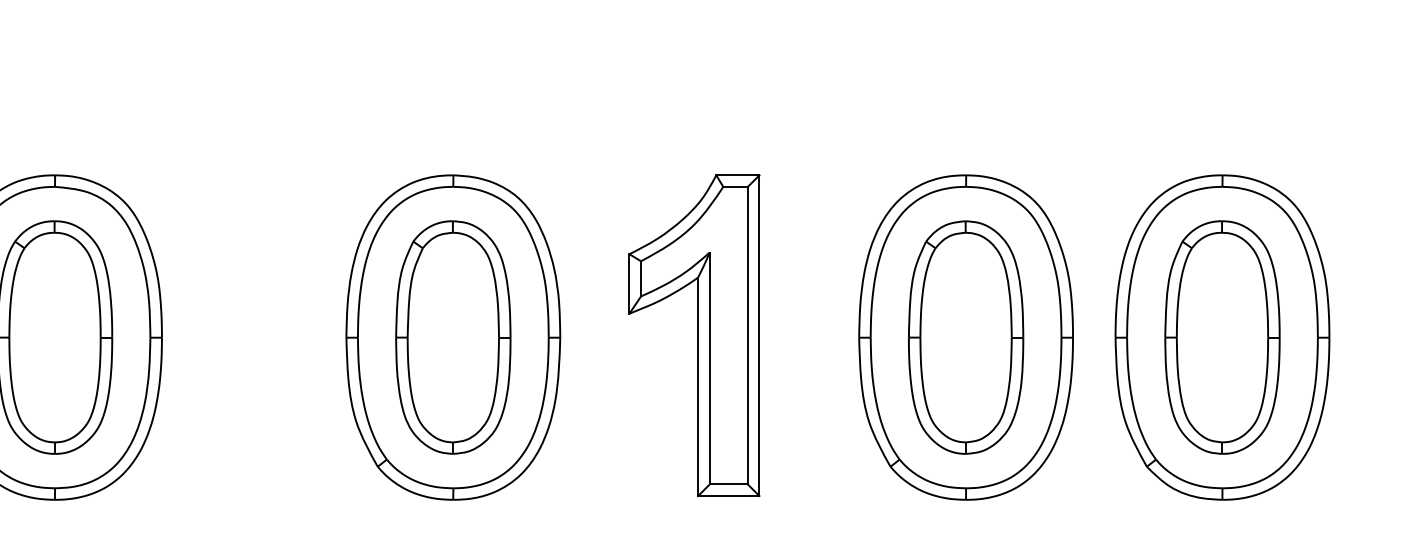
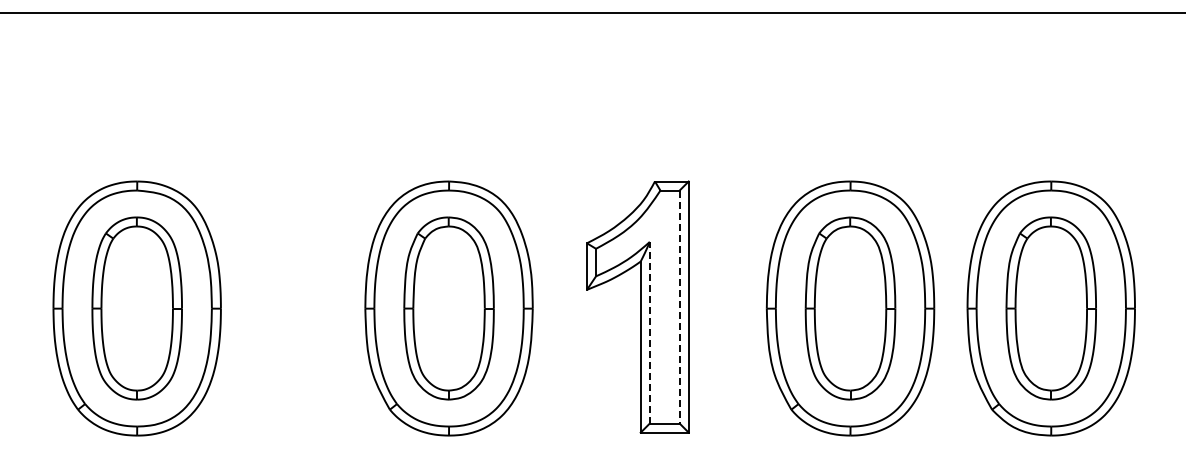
line: (747, 336) -> (679, 307), solid -> dashed
line: (709, 368) -> (649, 332), solid -> dashed

